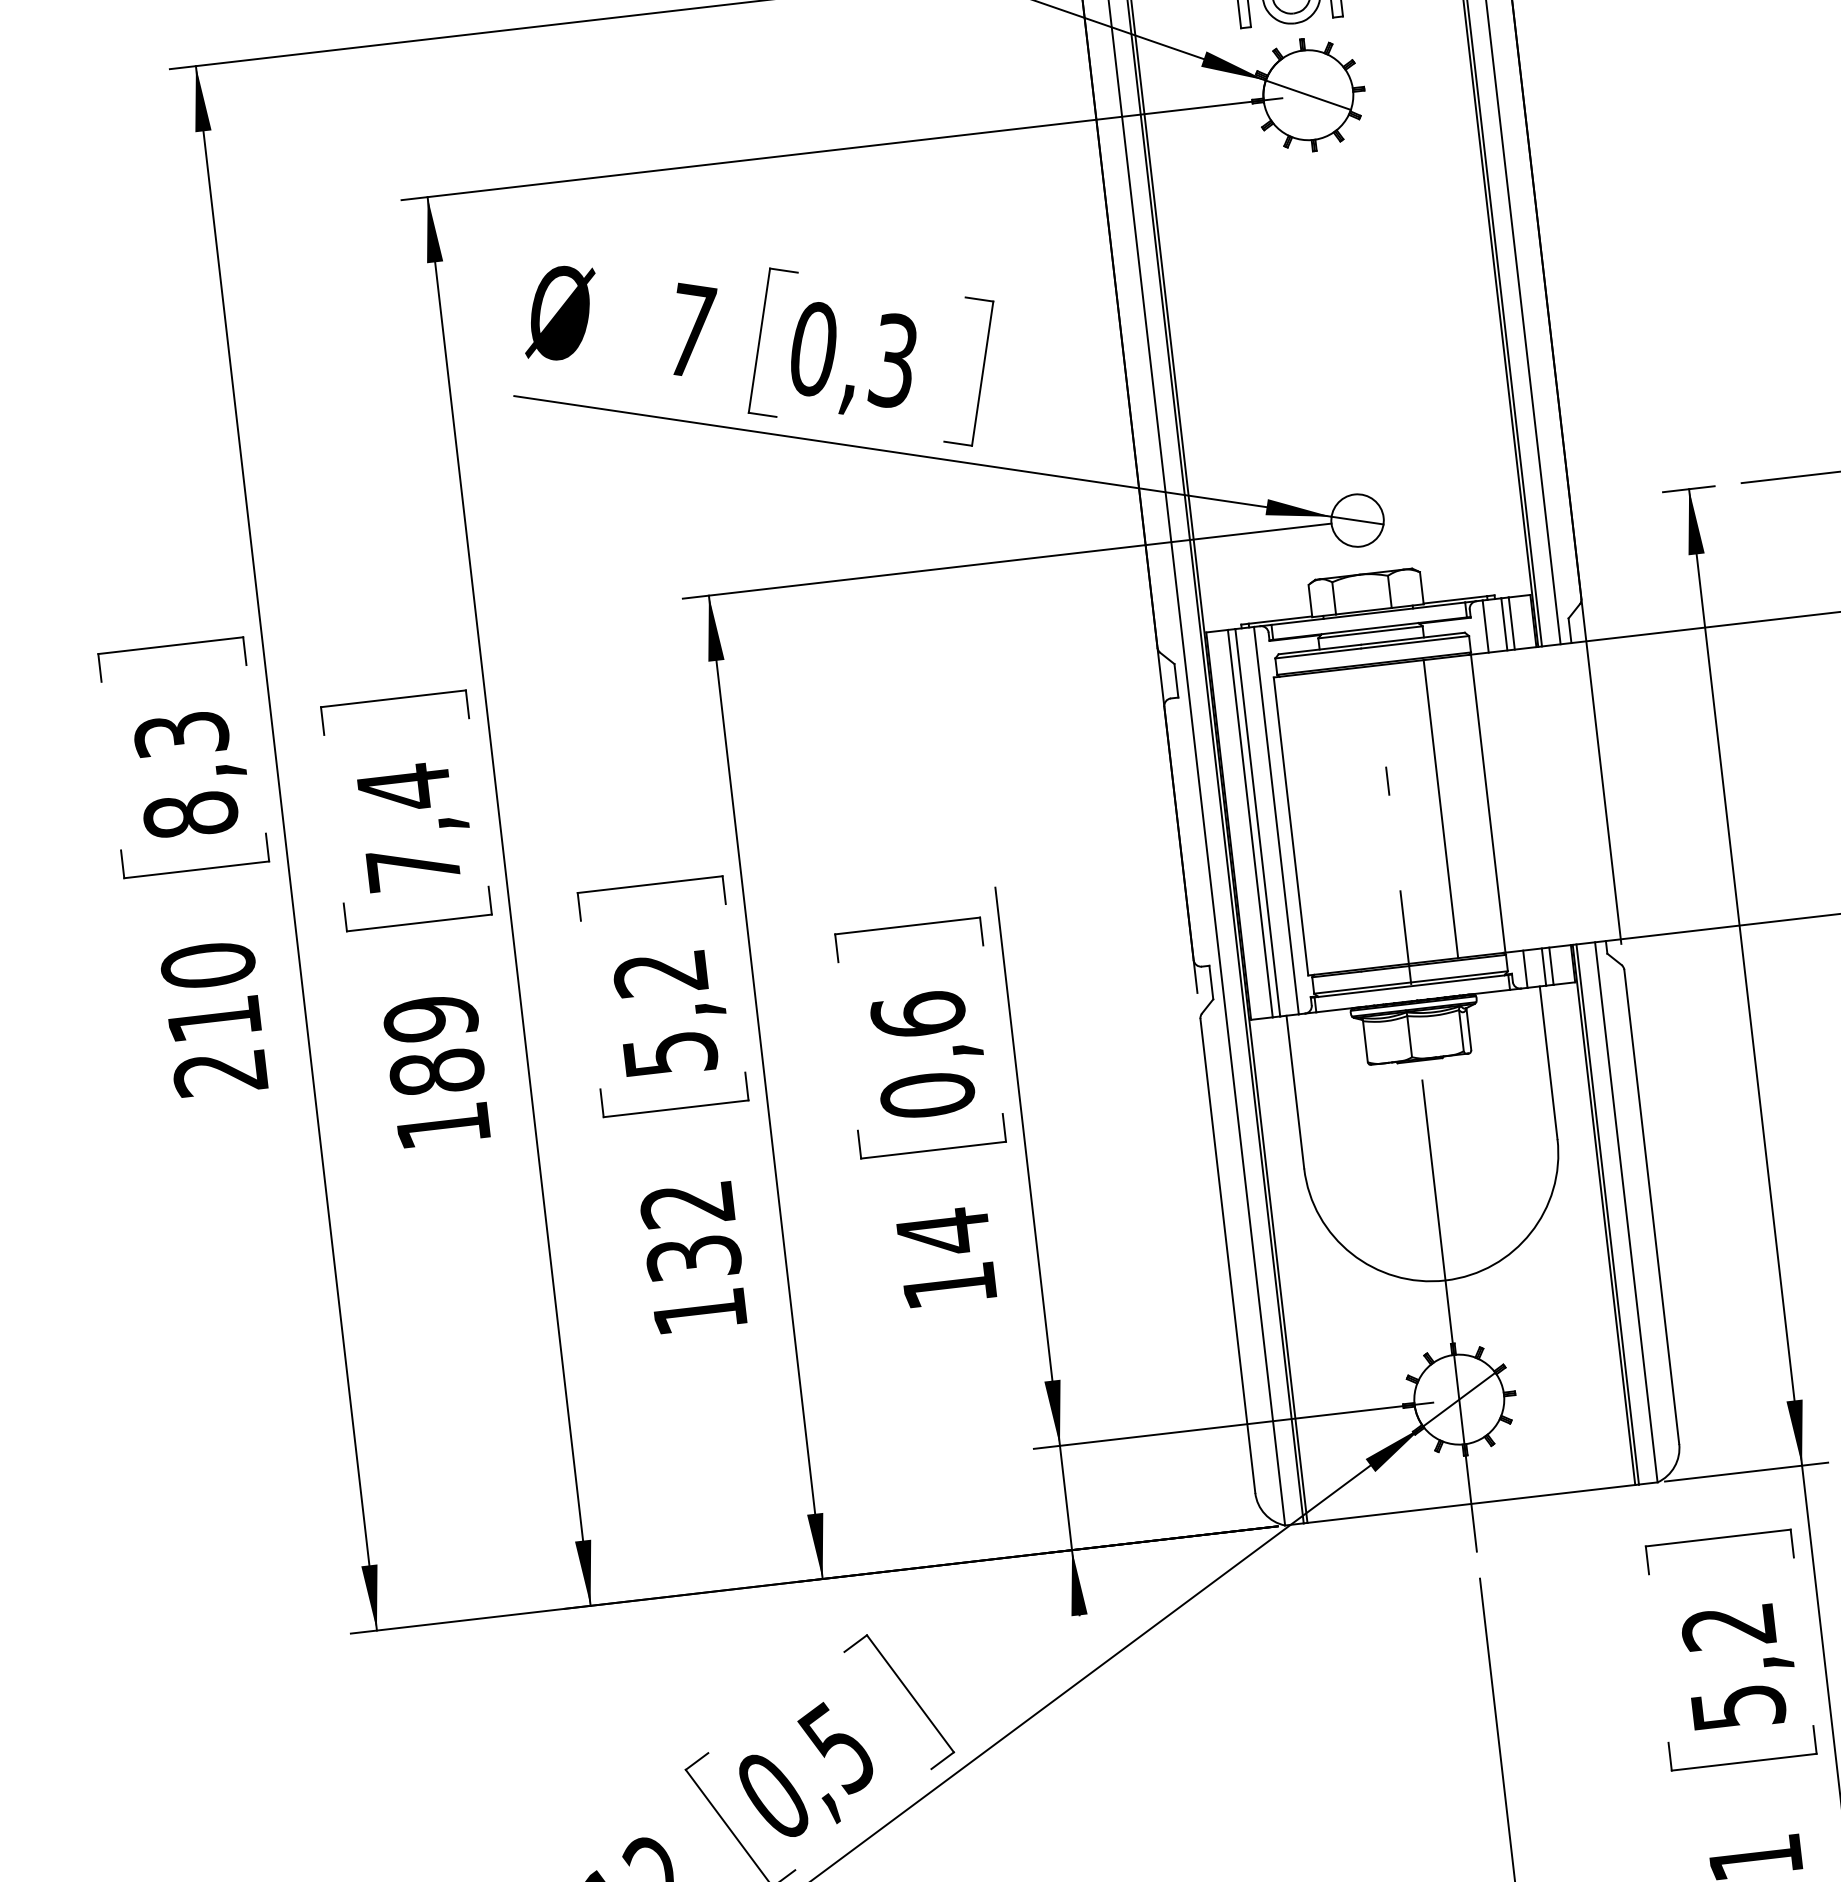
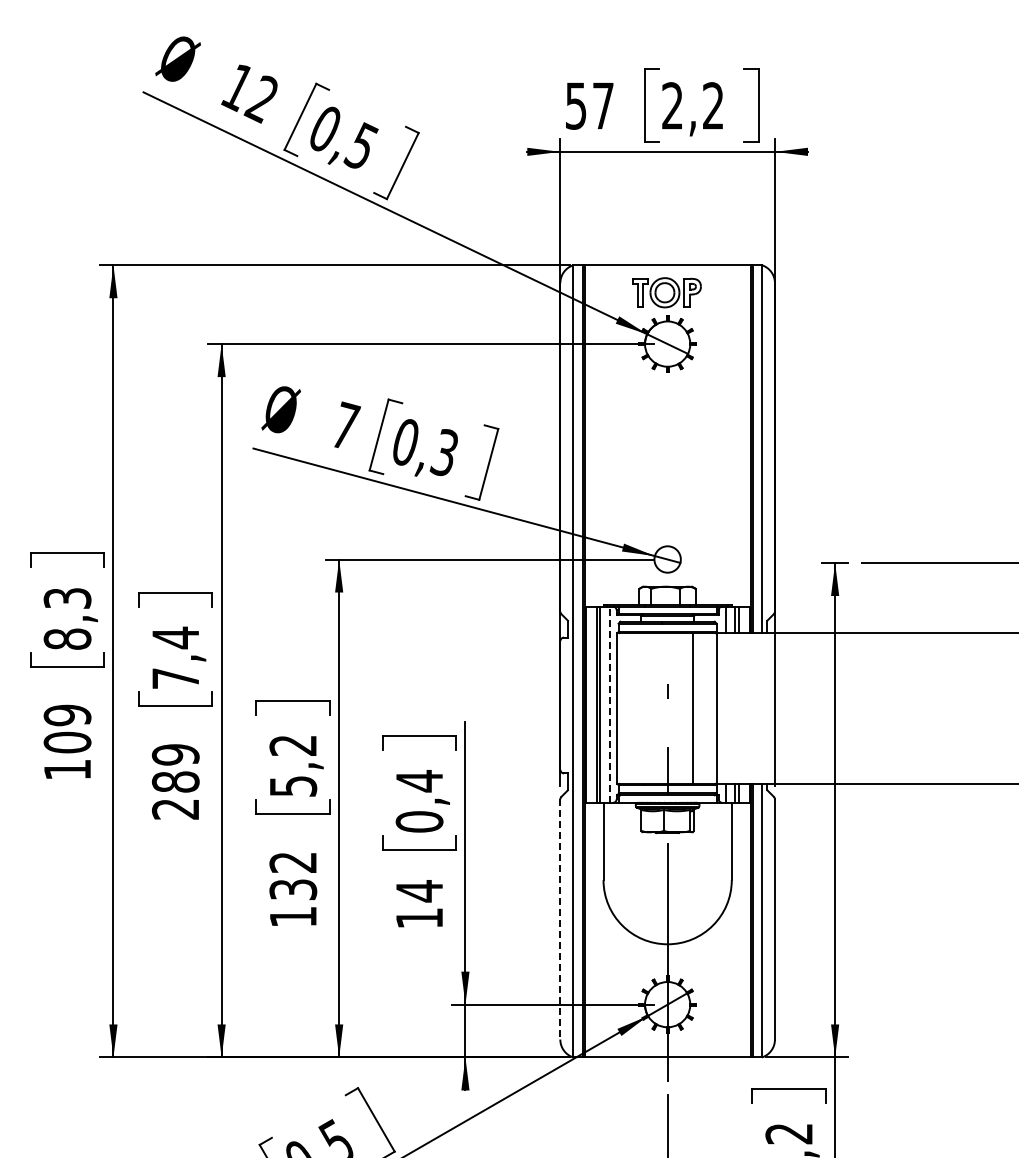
line: (1275, 820) -> (609, 704), solid -> dashed
text: (918, 1015) -> (419, 781), 0,6 -> 0,4
text: (214, 1019) -> (67, 742), 210 -> 109
text: (440, 1126) -> (174, 809), 189 -> 289
line: (1228, 1257) -> (560, 920), solid -> dashed

